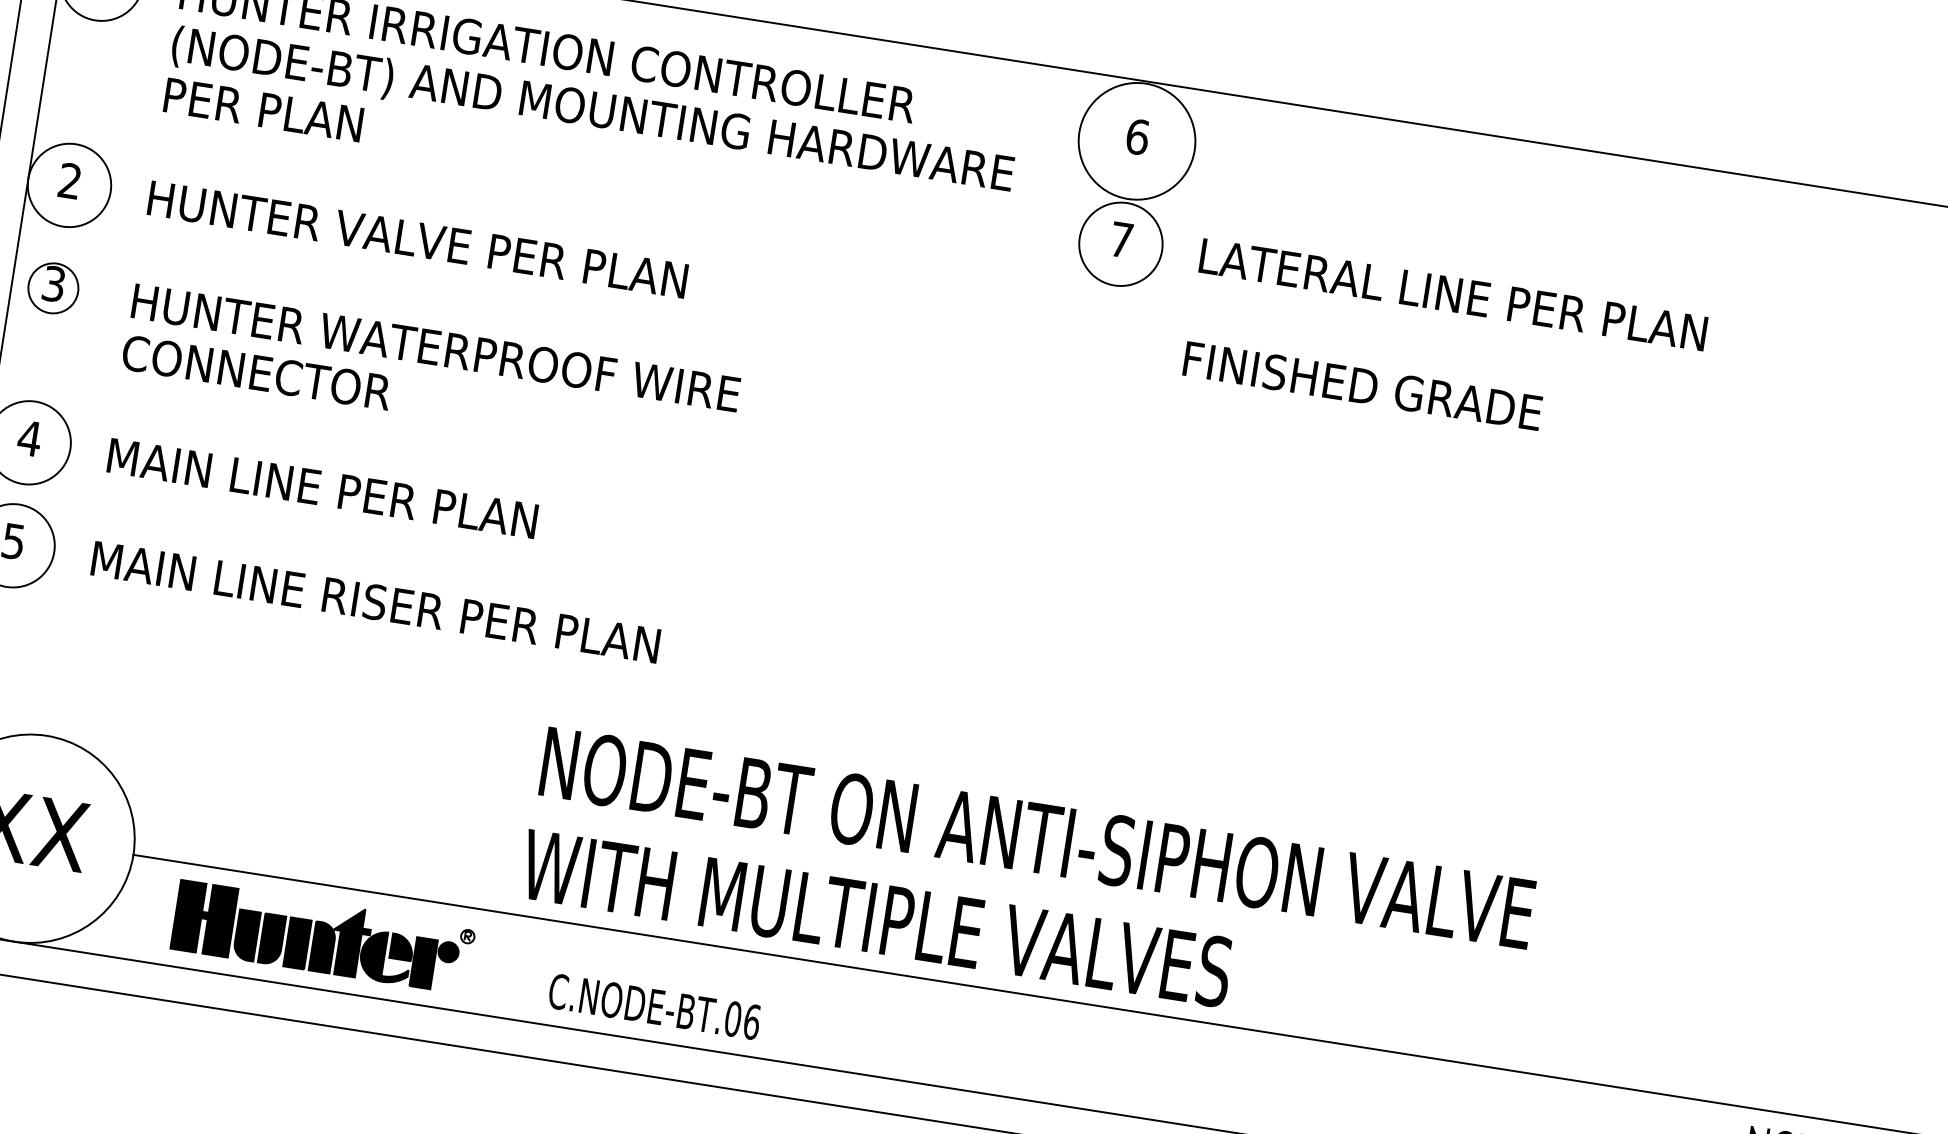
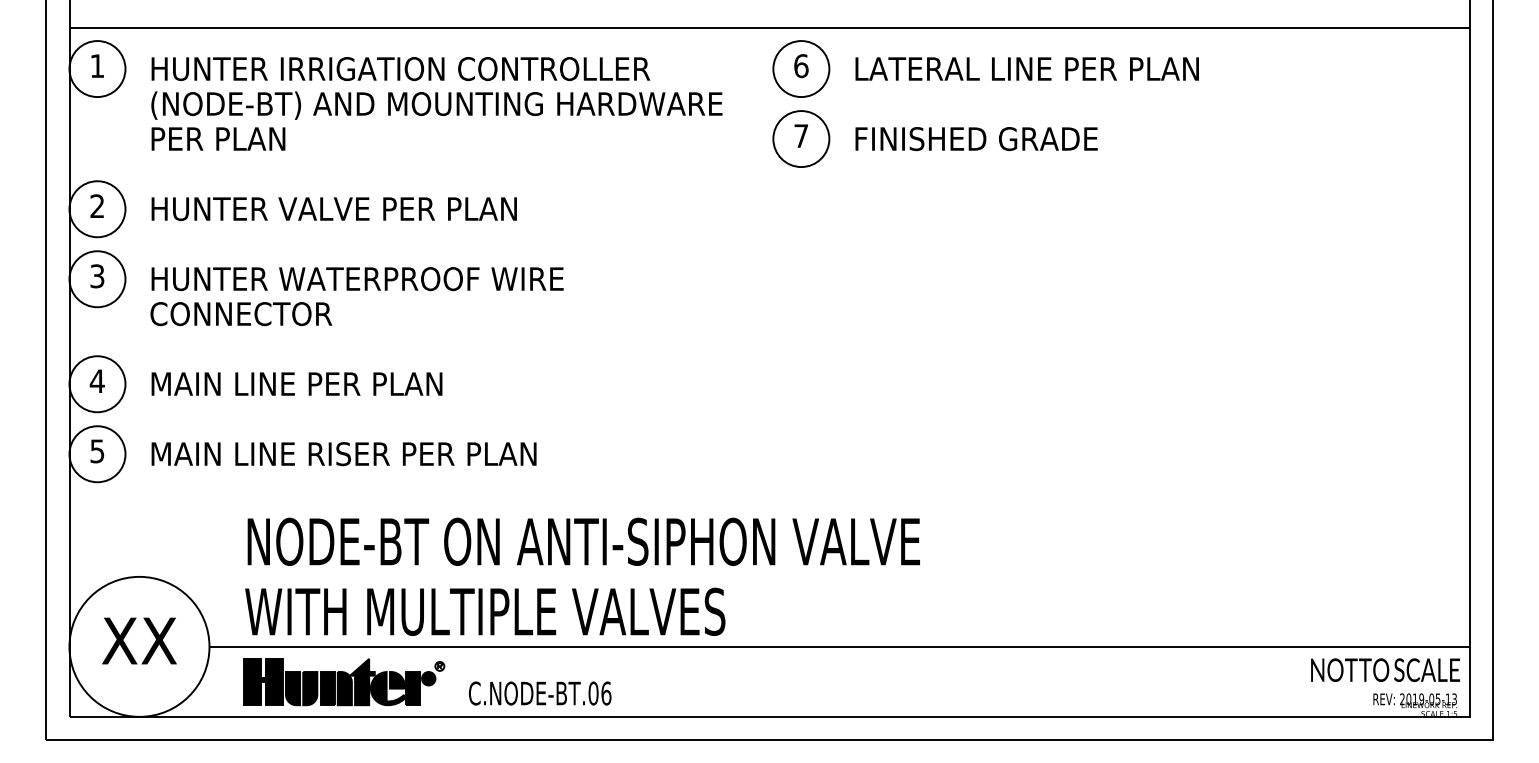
circle: (1137, 142) -> (801, 69), size x0.71
circle: (53, 288) -> (97, 279), size x1.67
text: (1444, 346) -> (1026, 104), moved
text: (1027, 888) -> (582, 576), moved
text: (653, 1006) -> (539, 693), moved

